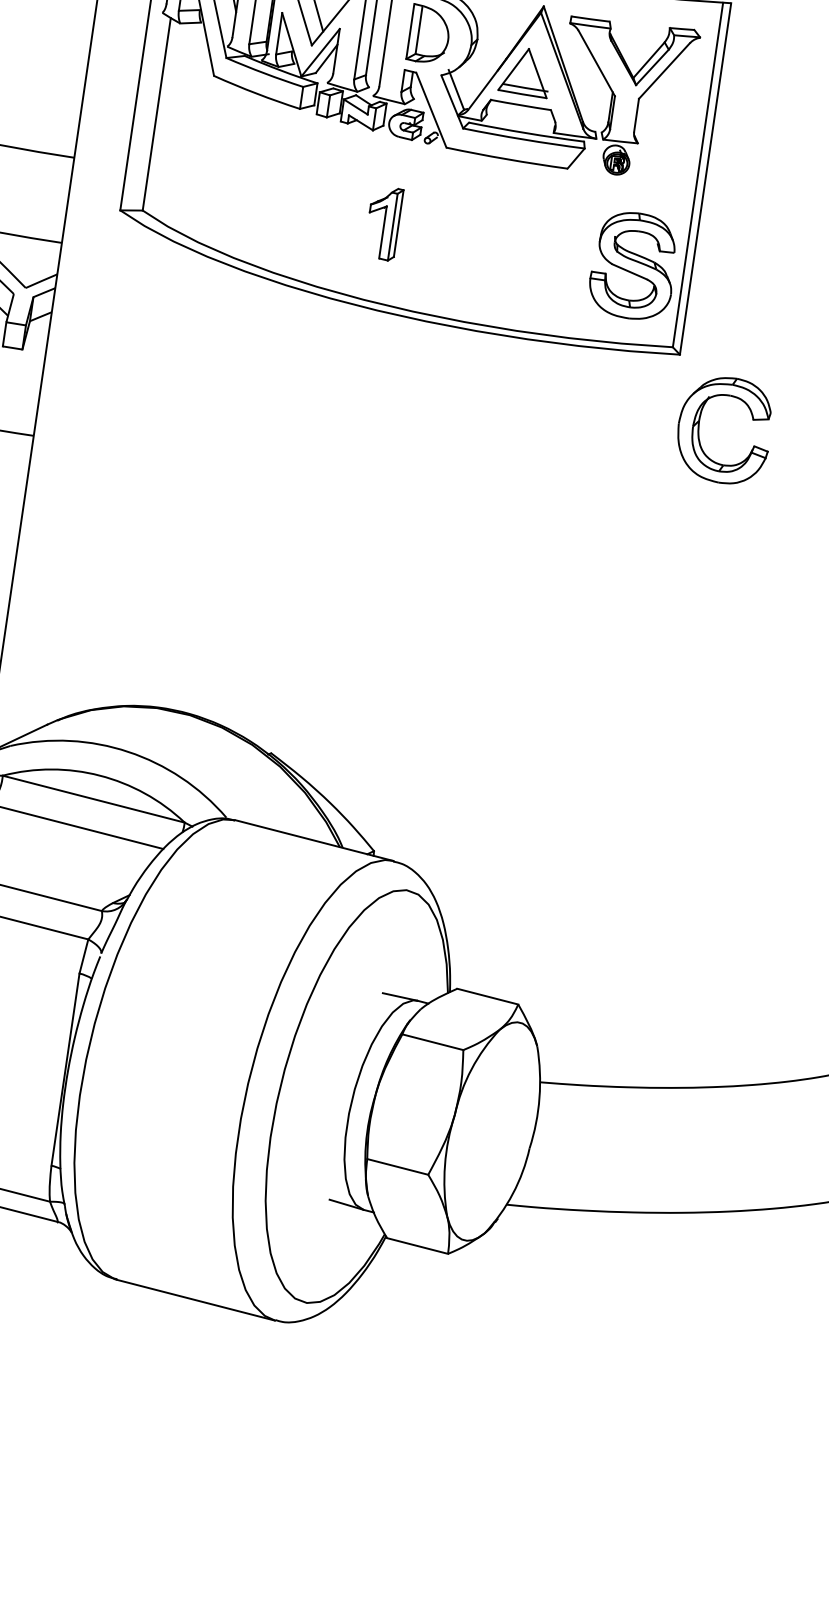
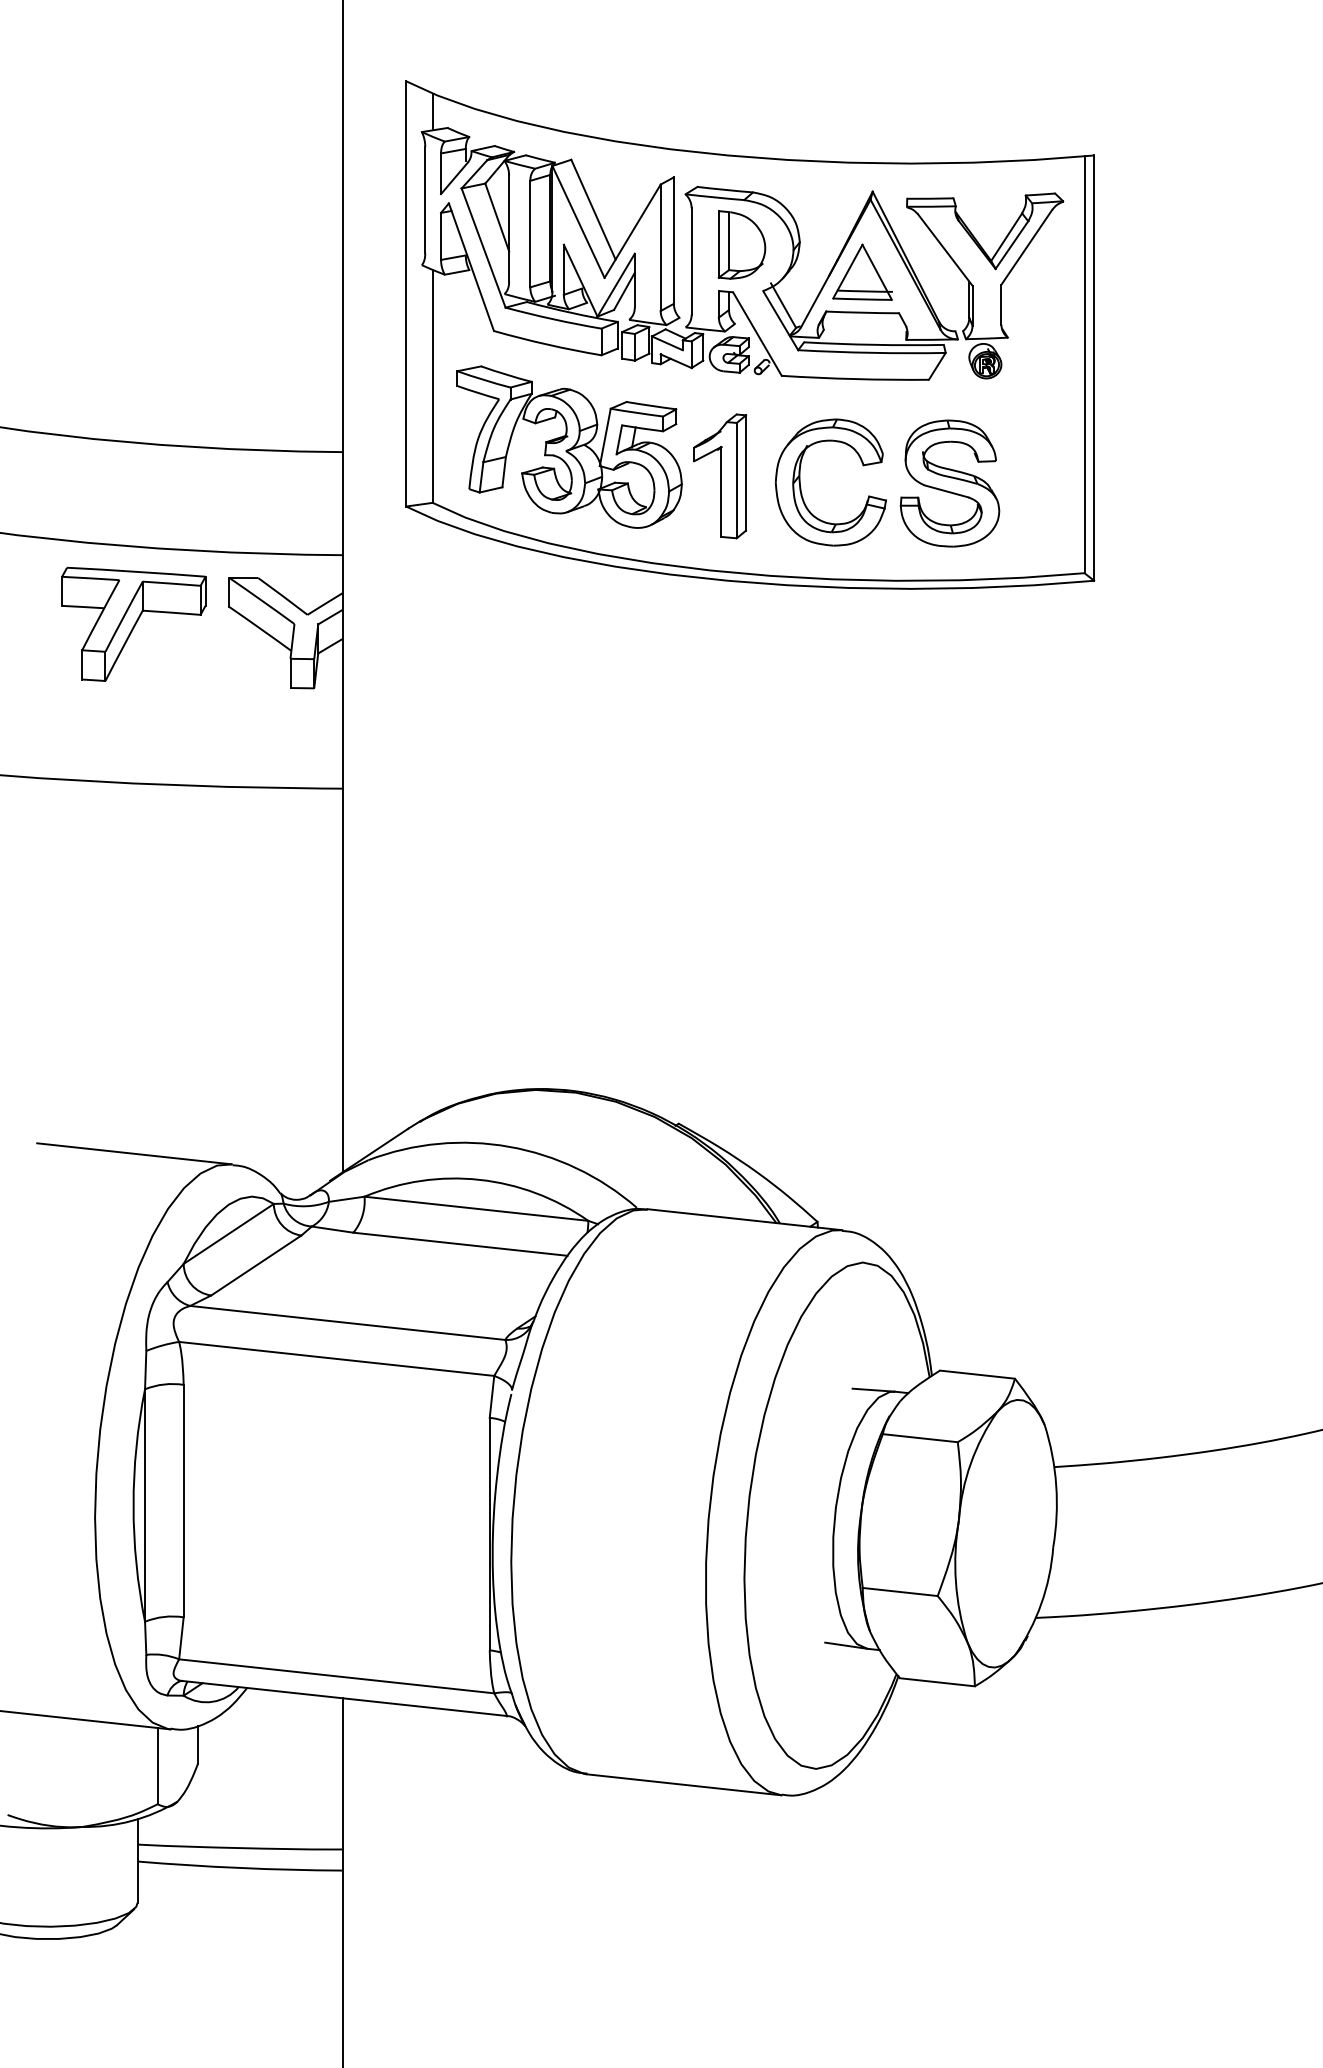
part: (262, 180) -> (569, 446), added
part: (383, 223) -> (720, 476), size x1.43
part: (633, 265) -> (949, 483), moved
part: (699, 430) -> (801, 487), moved

